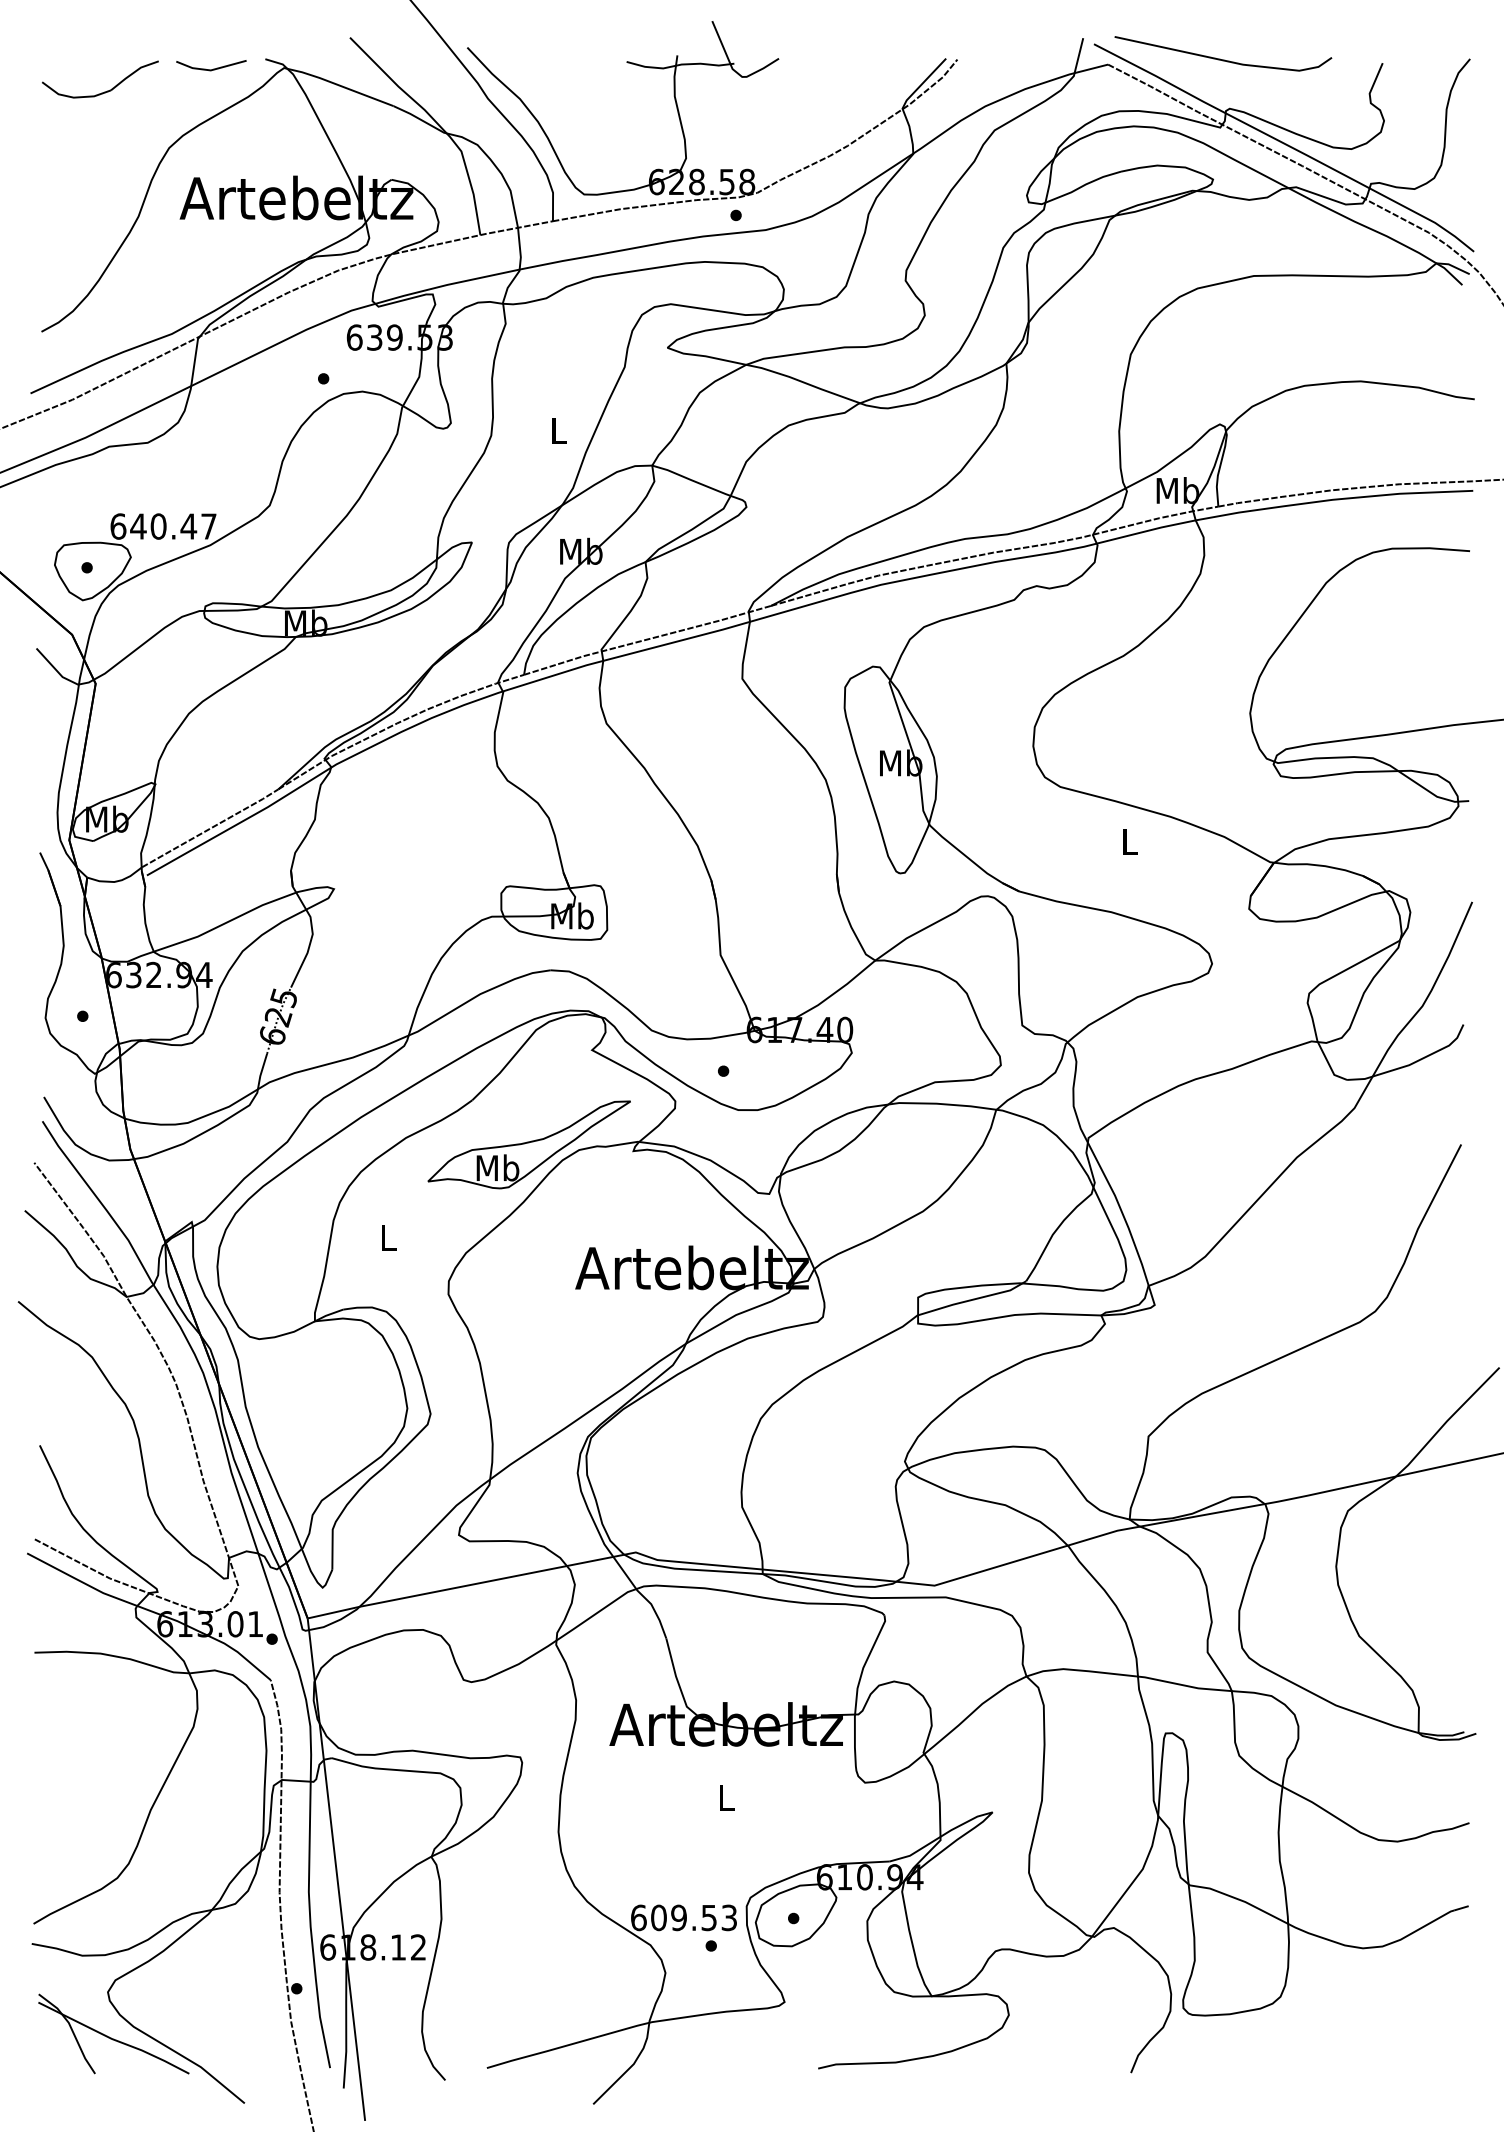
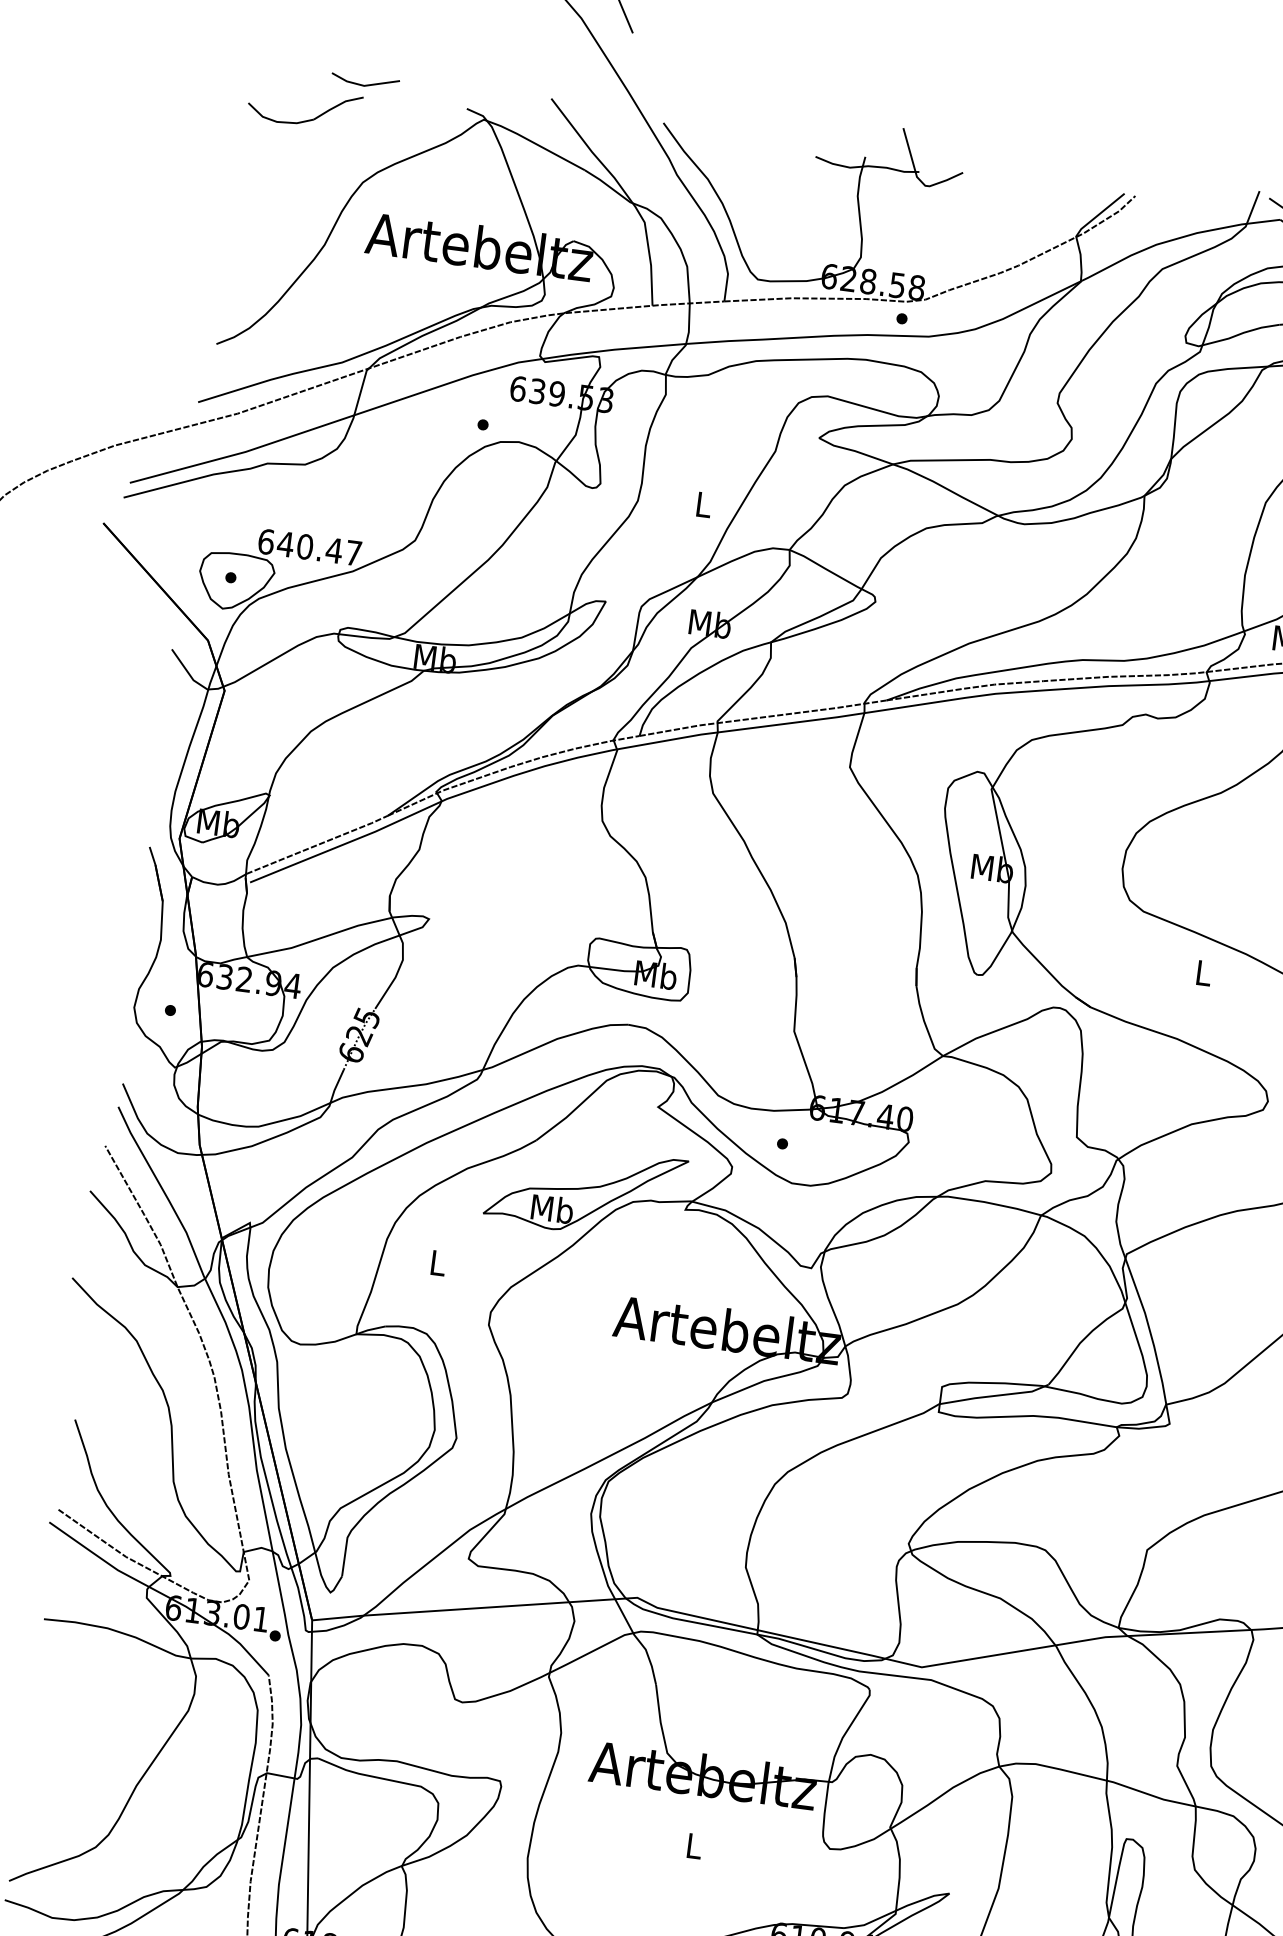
line: (213, 68) -> (367, 84), moved

